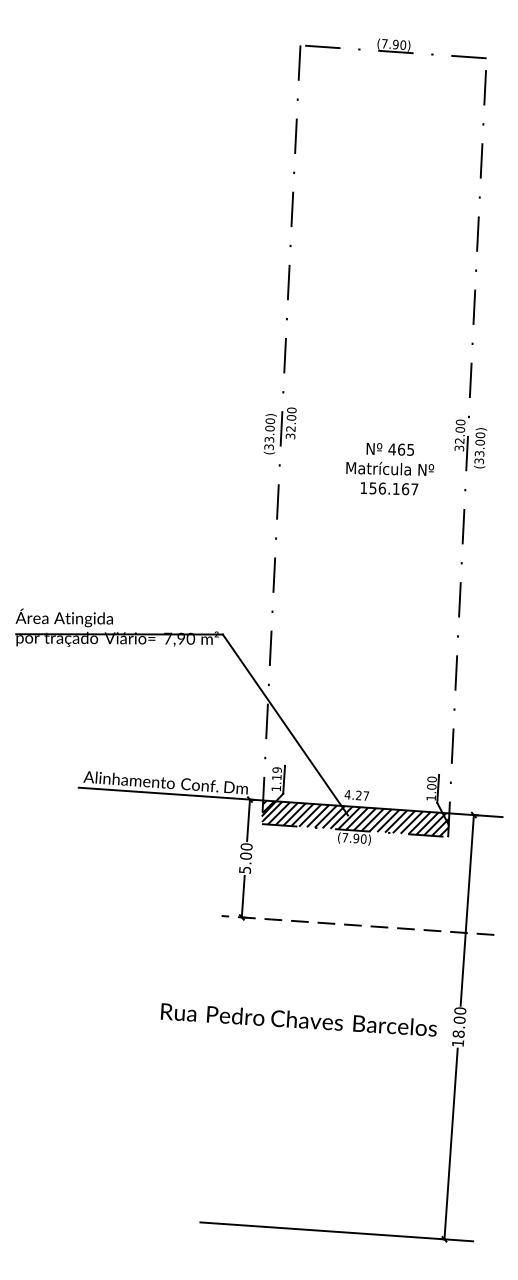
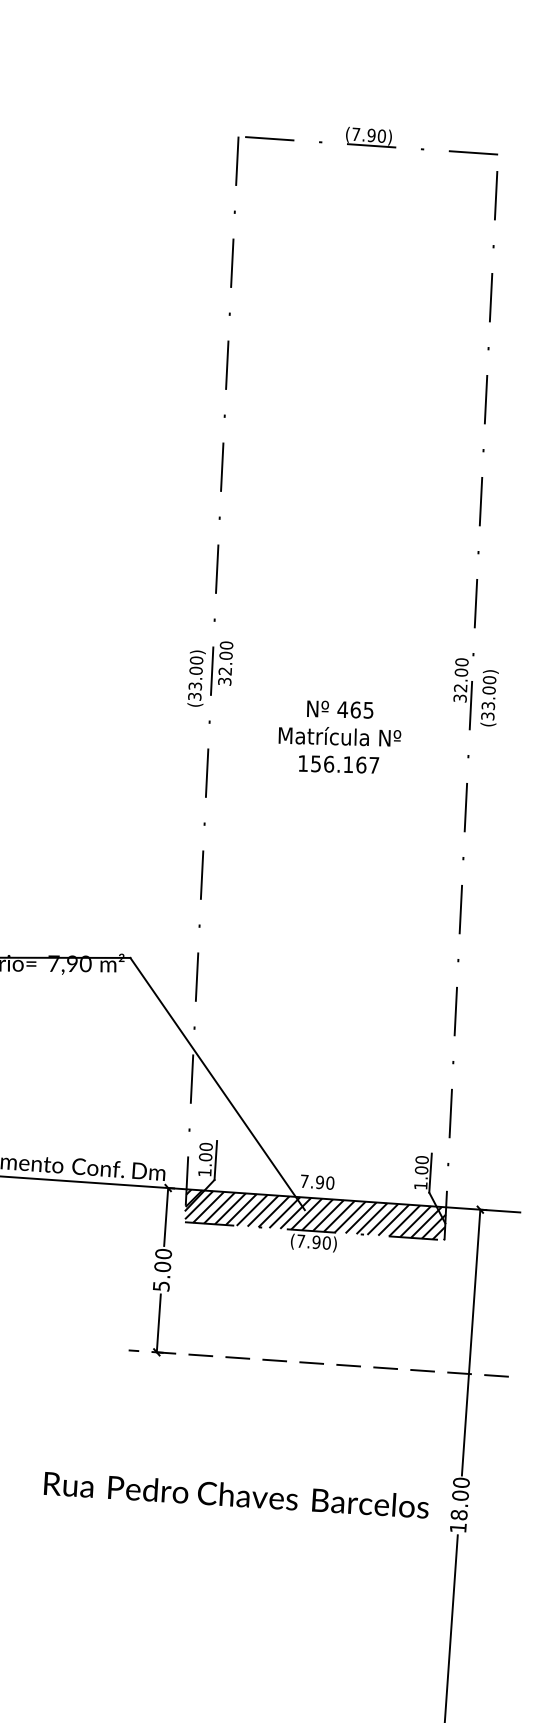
text: (390, 469) -> (340, 737), moved
text: (276, 773) -> (205, 1151), 1.19 -> 1.00
text: (356, 795) -> (316, 1182), 4.27 -> 7.90

